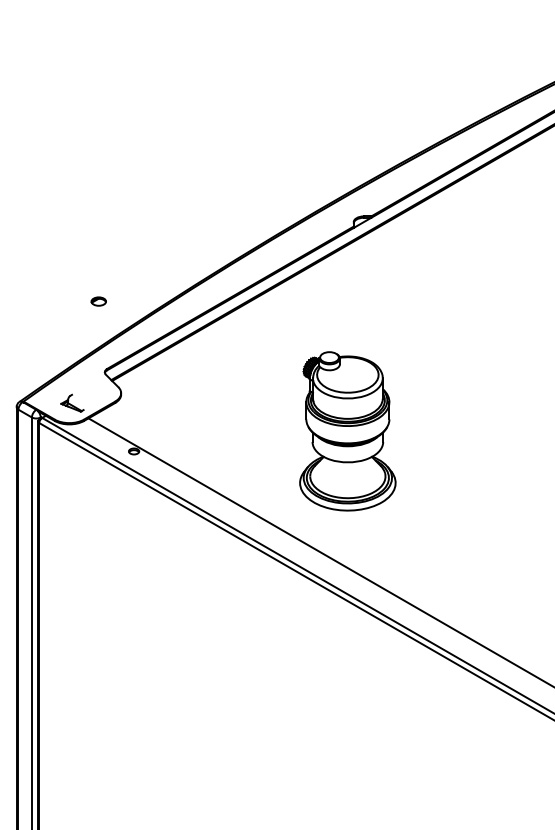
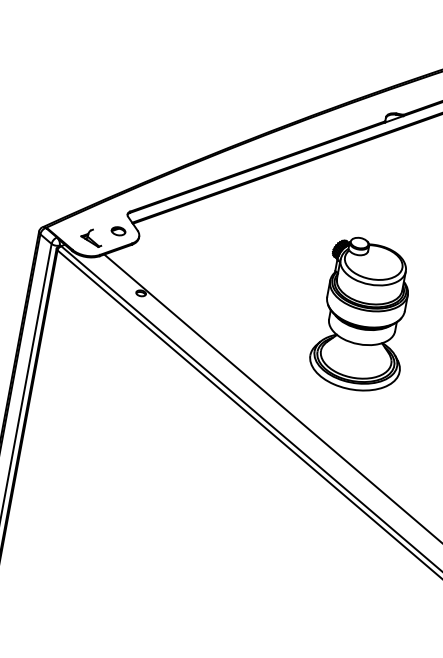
part: (98, 301) -> (118, 231), moved
part: (347, 431) -> (363, 315), moved

